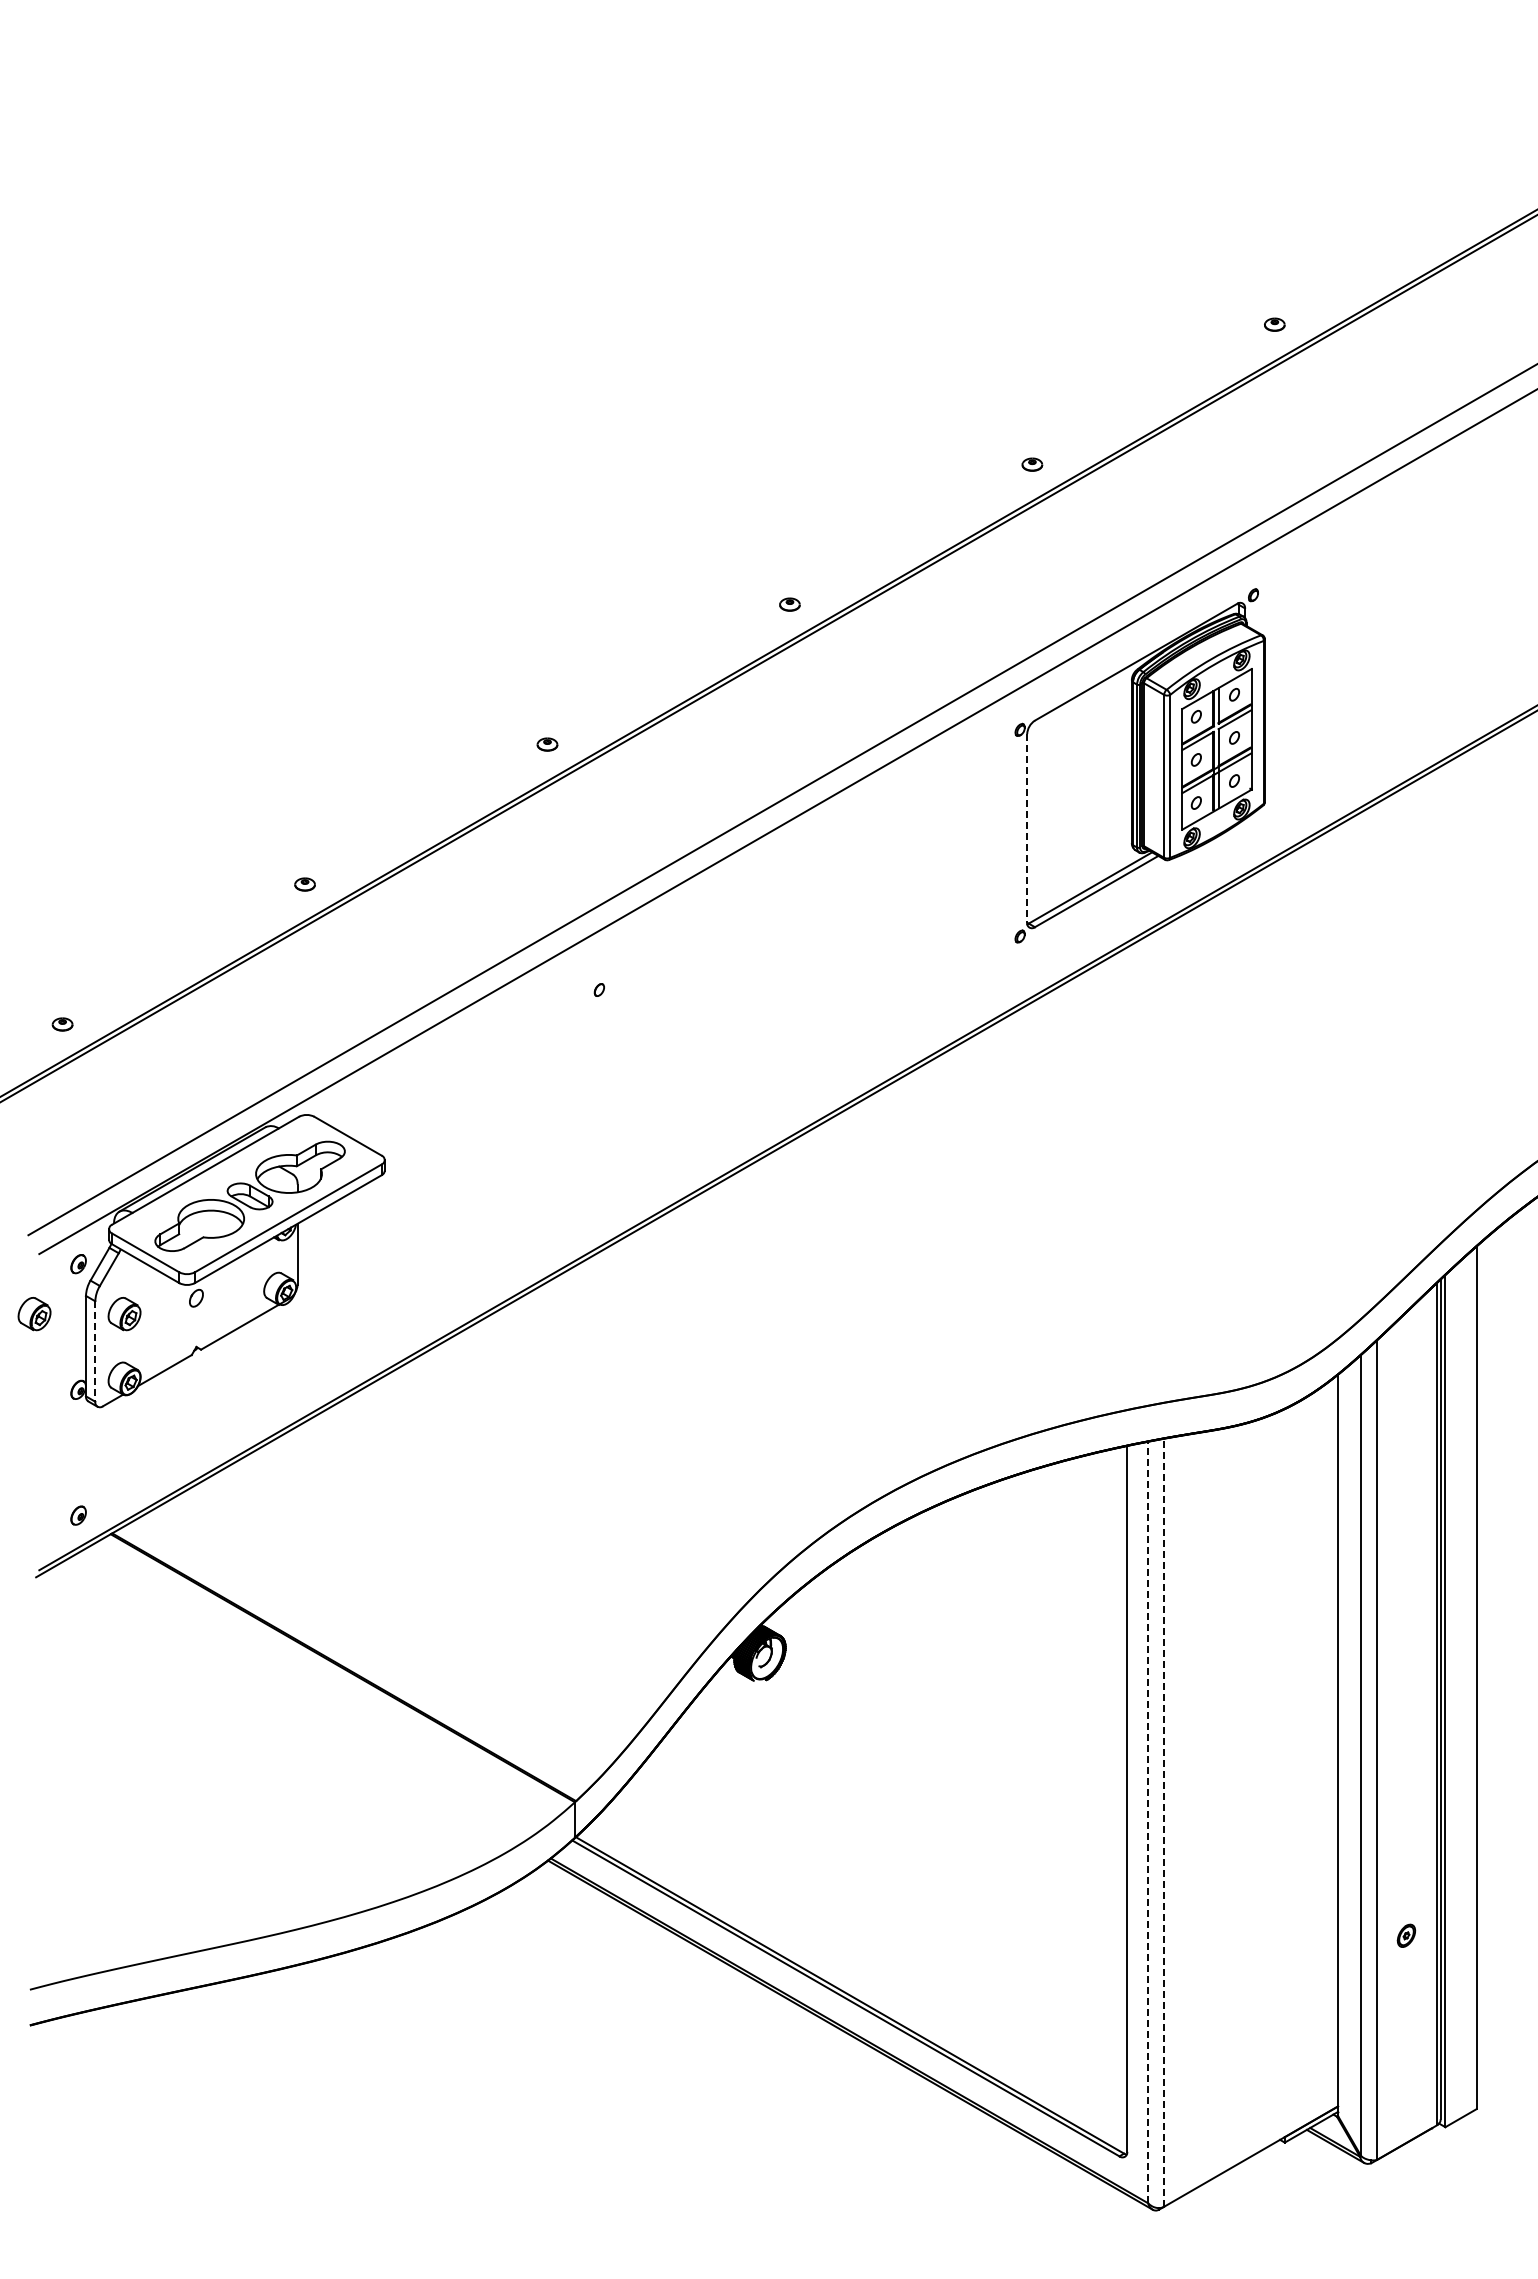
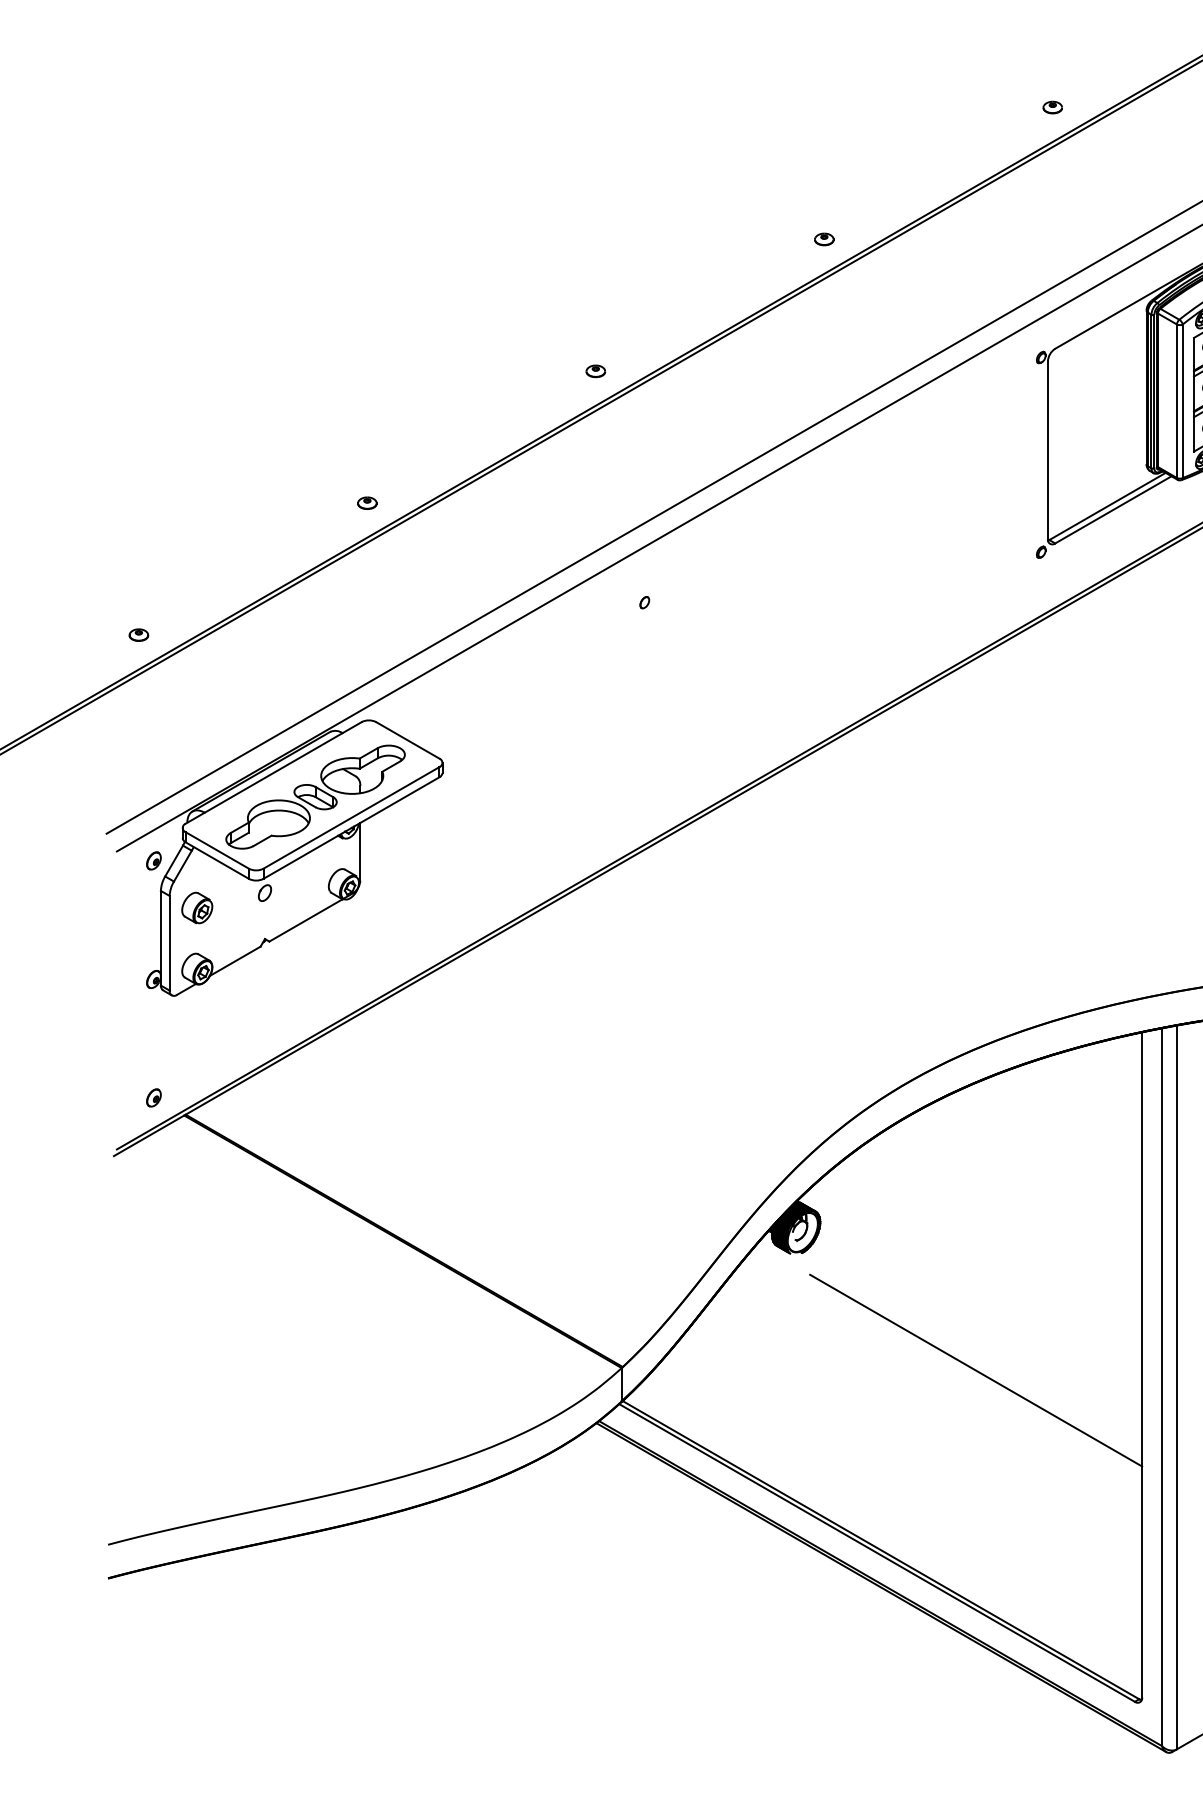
line: (1027, 828) -> (1048, 450), dashed -> solid
part: (34, 1314) -> (112, 908), removed
line: (95, 1352) -> (169, 944), dashed -> solid
line: (950, 1804) -> (975, 1370), added
line: (1148, 1822) -> (1162, 1387), dashed -> solid
line: (1163, 1822) -> (1176, 1387), dashed -> solid

